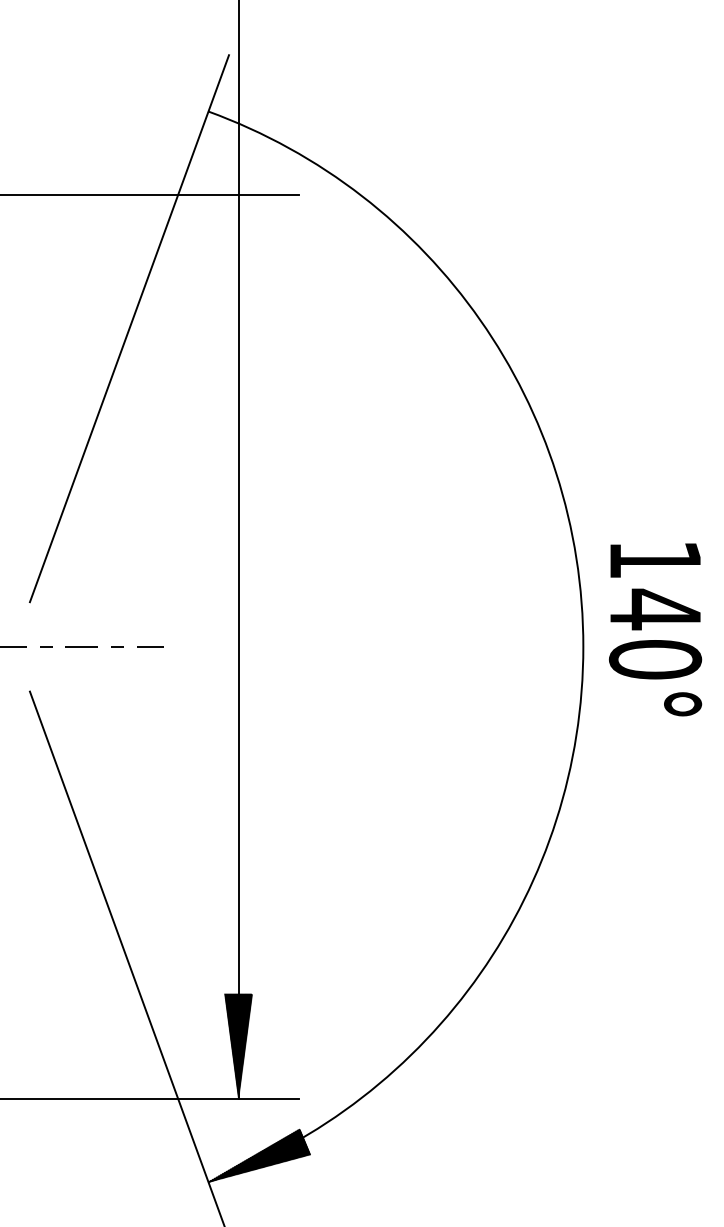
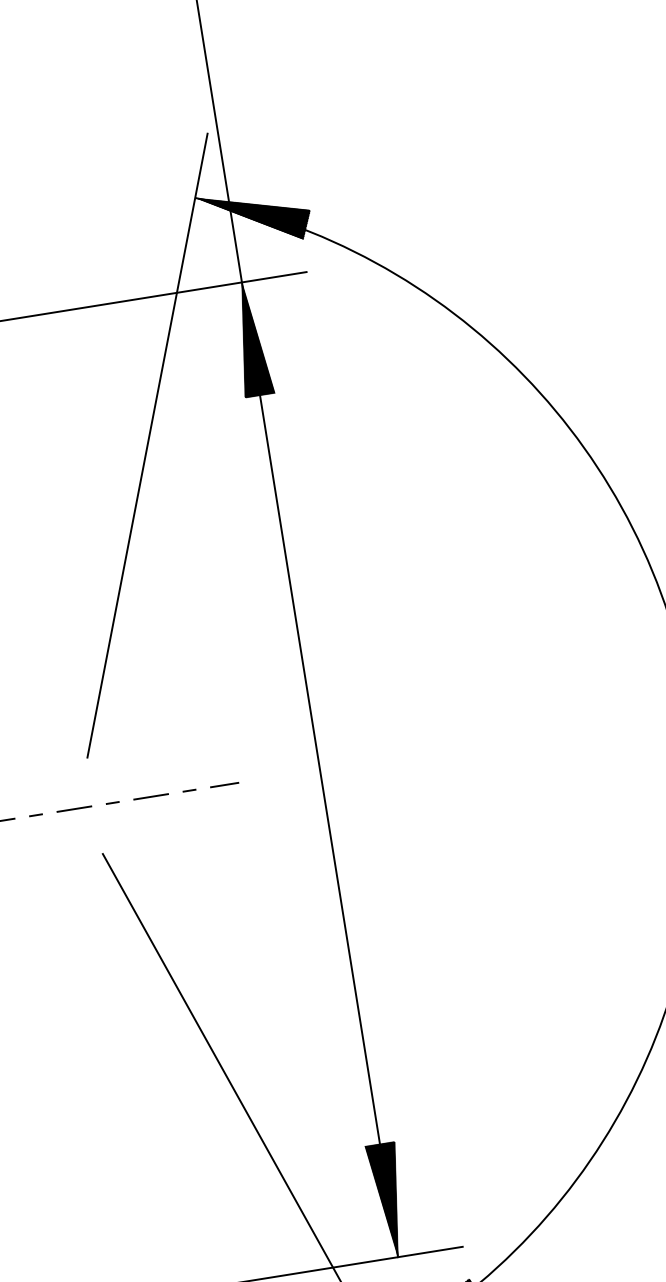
hatch: (259, 137) -> (254, 217), added
hatch: (238, 247) -> (251, 339), added

